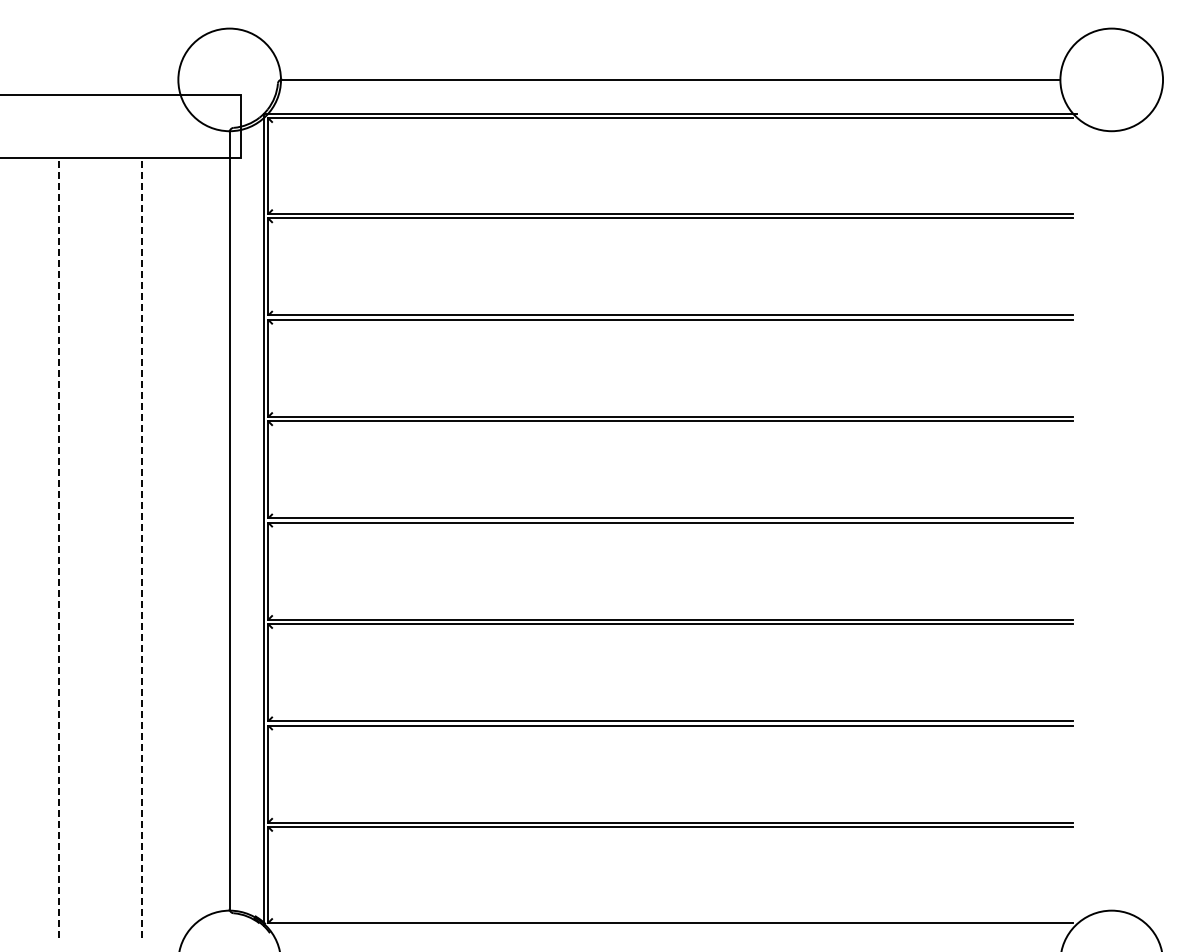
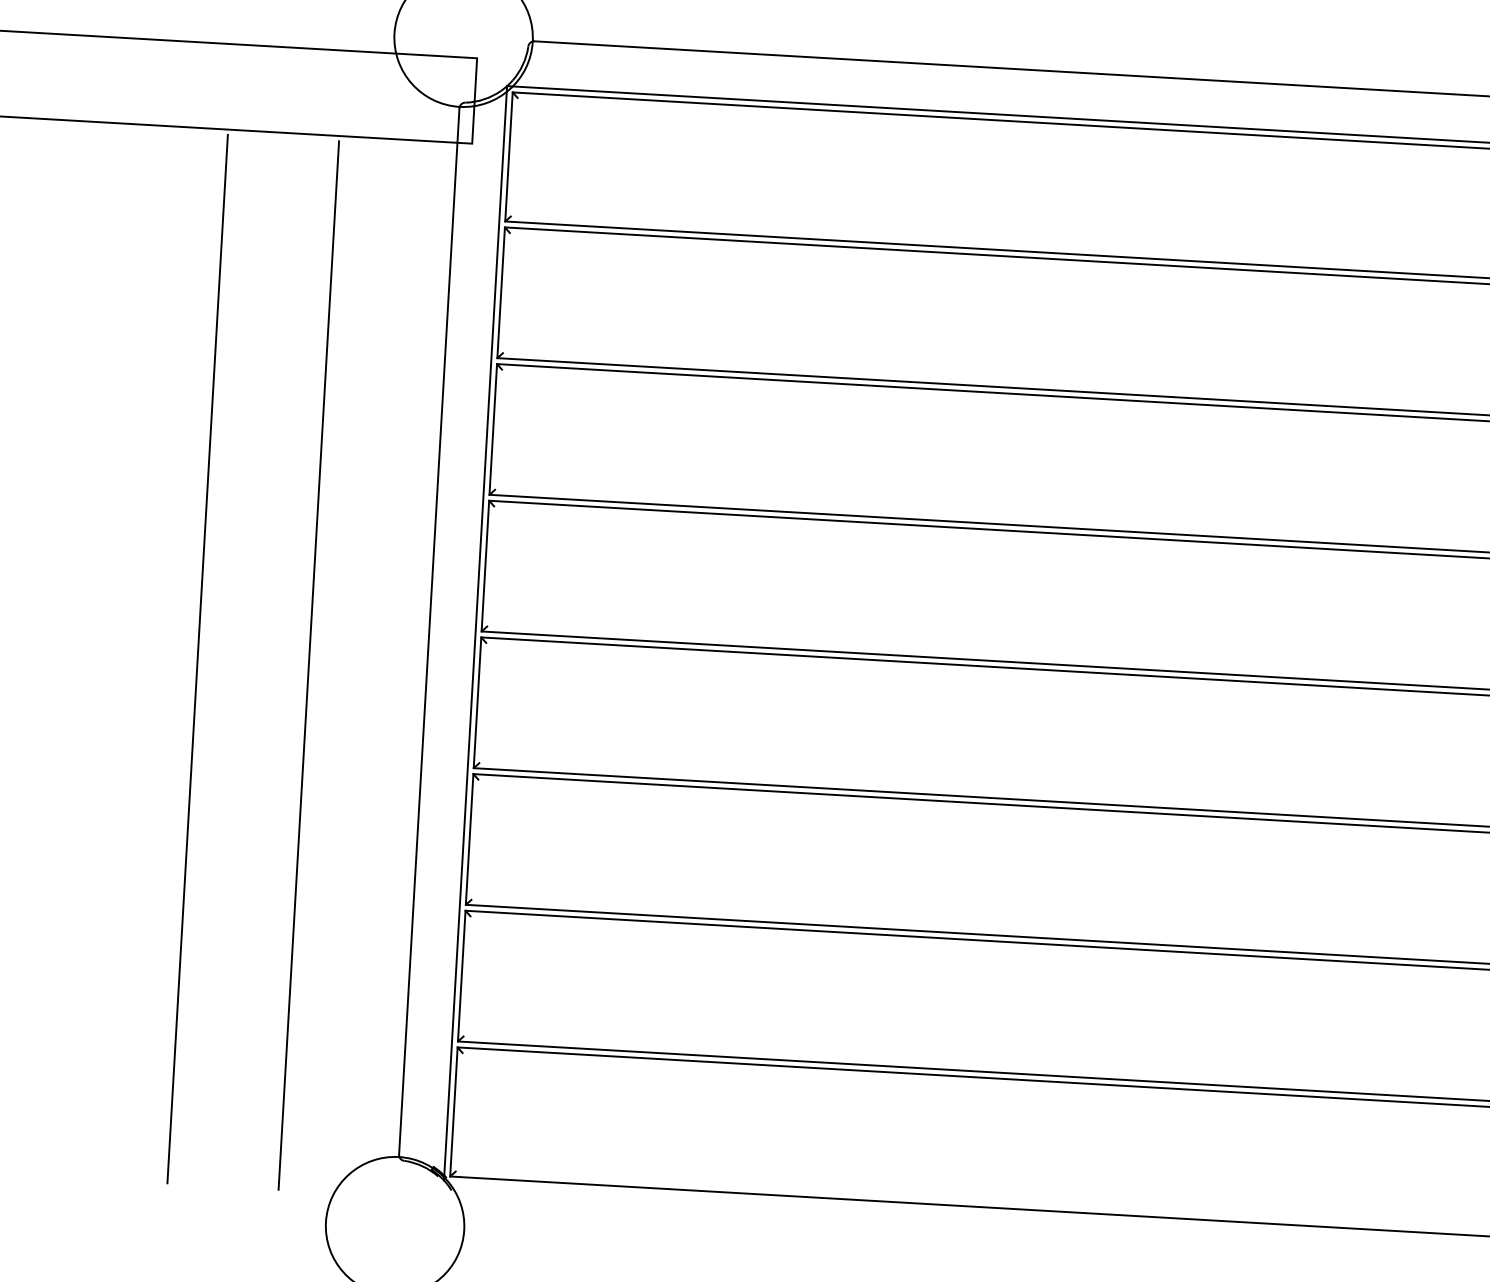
line: (59, 550) -> (197, 658), dashed -> solid
line: (141, 550) -> (308, 664), dashed -> solid

